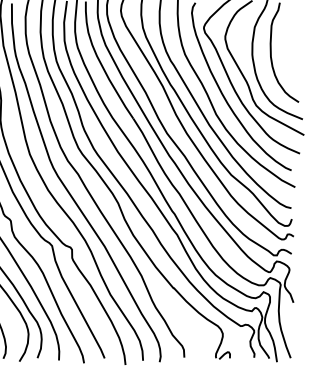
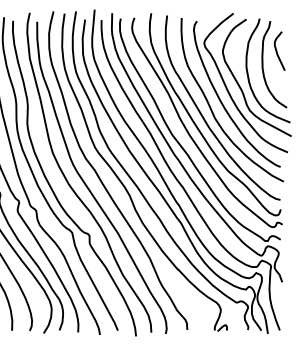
curve: (288, 36) -> (277, 50), added

